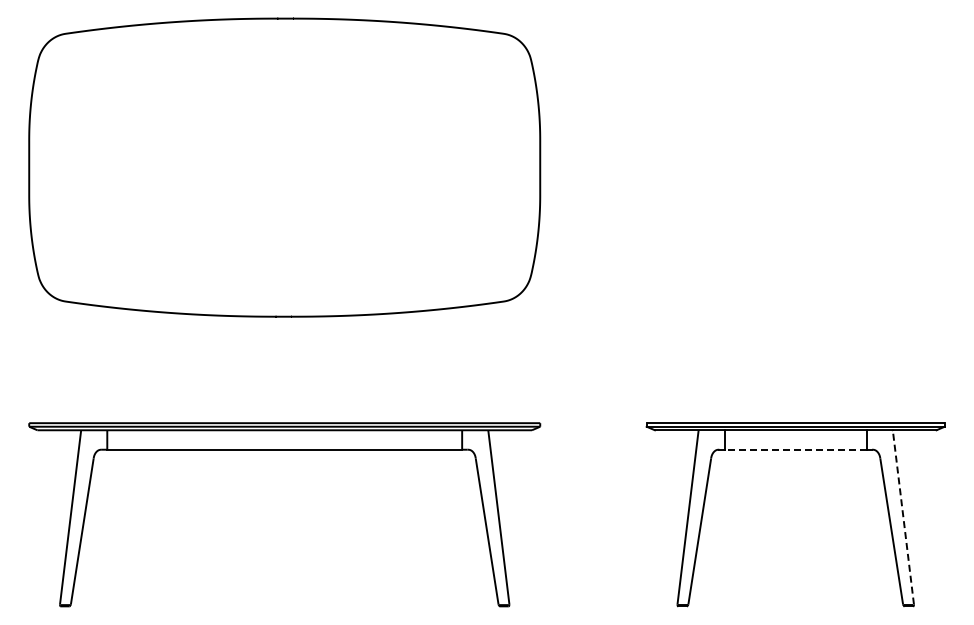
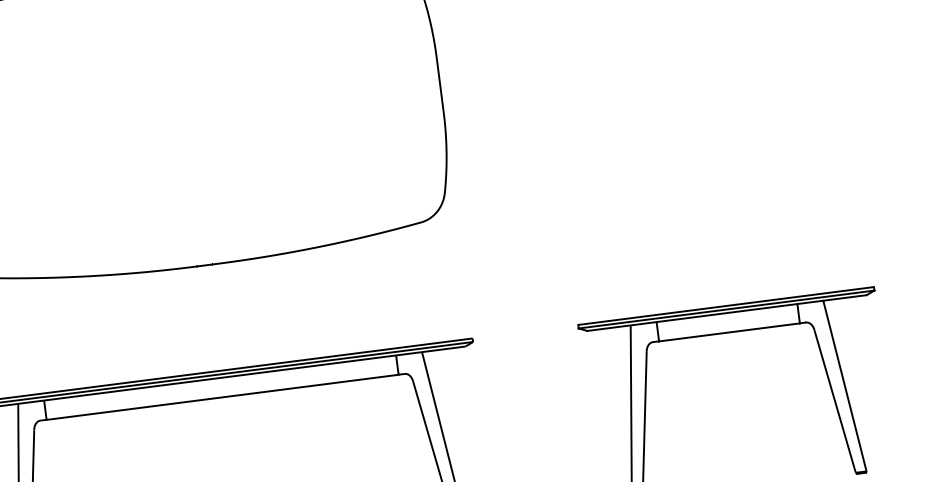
line: (795, 449) -> (729, 332), dashed -> solid
line: (903, 517) -> (844, 385), dashed -> solid

